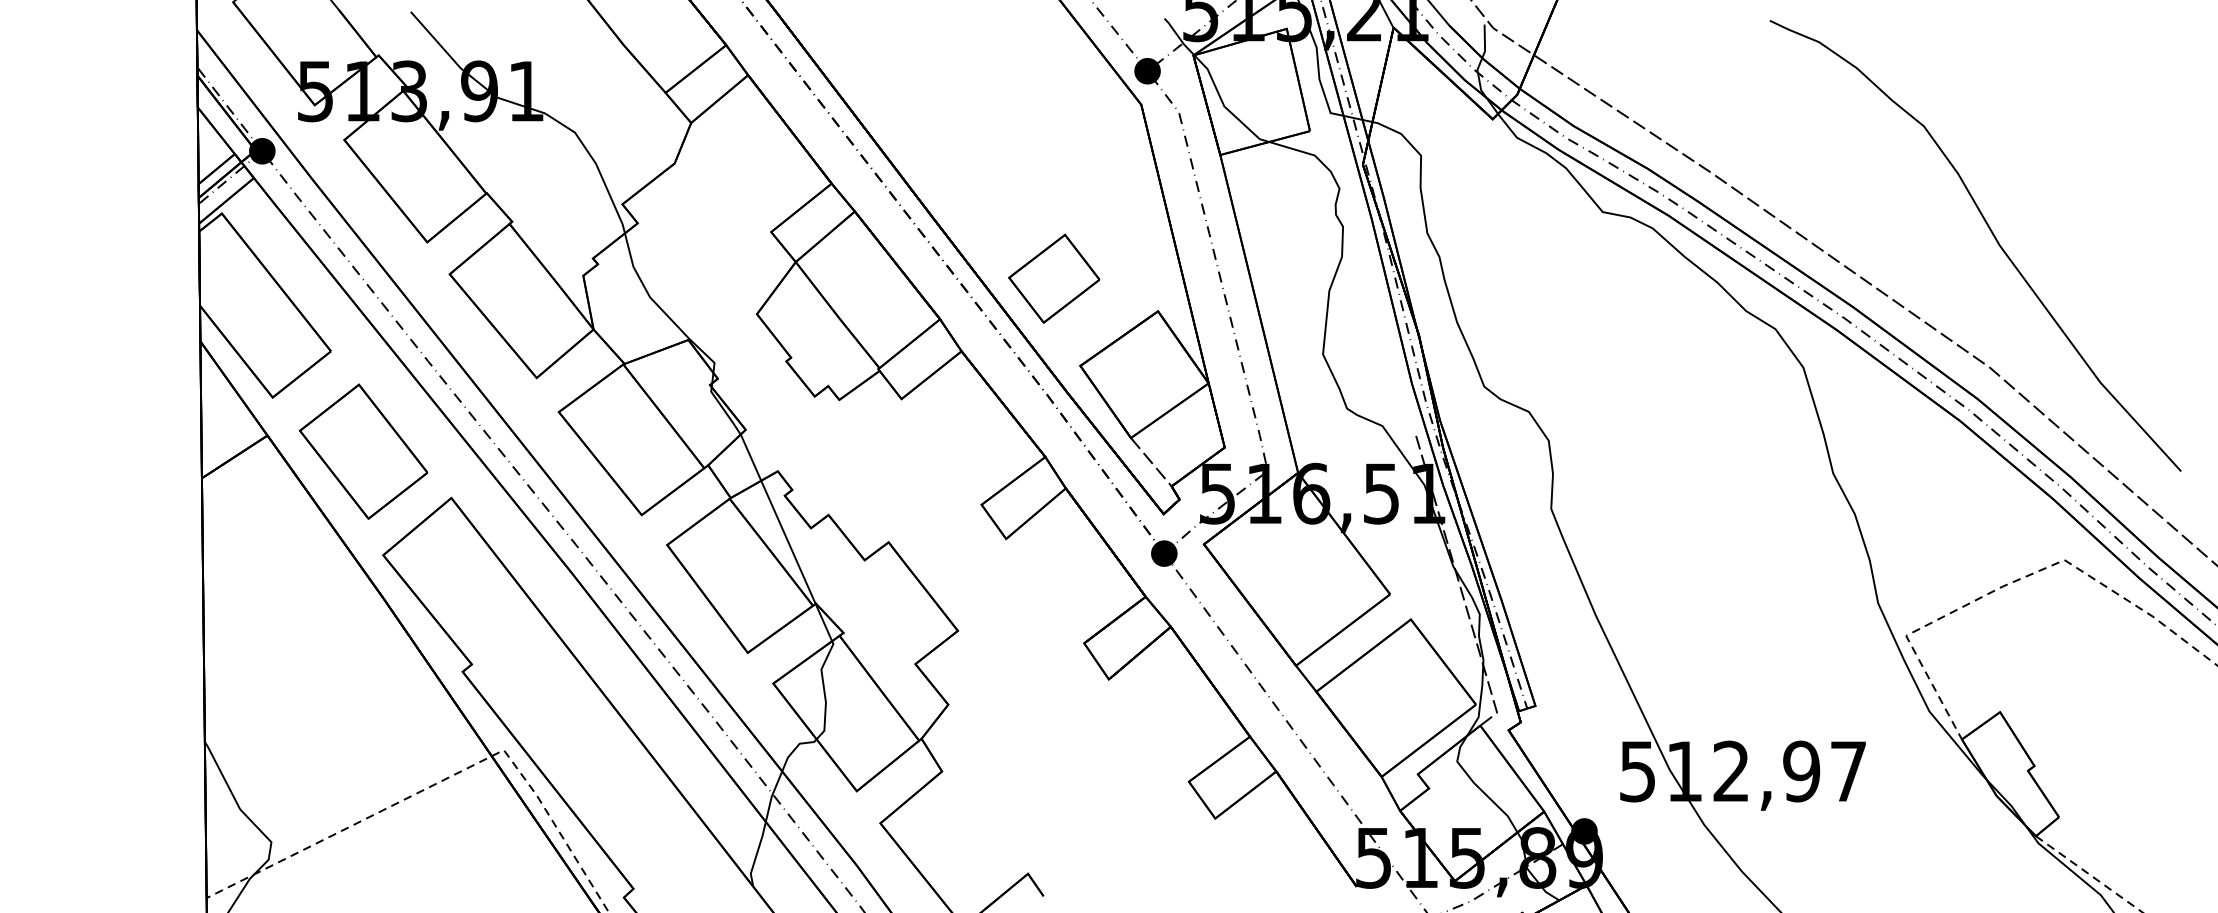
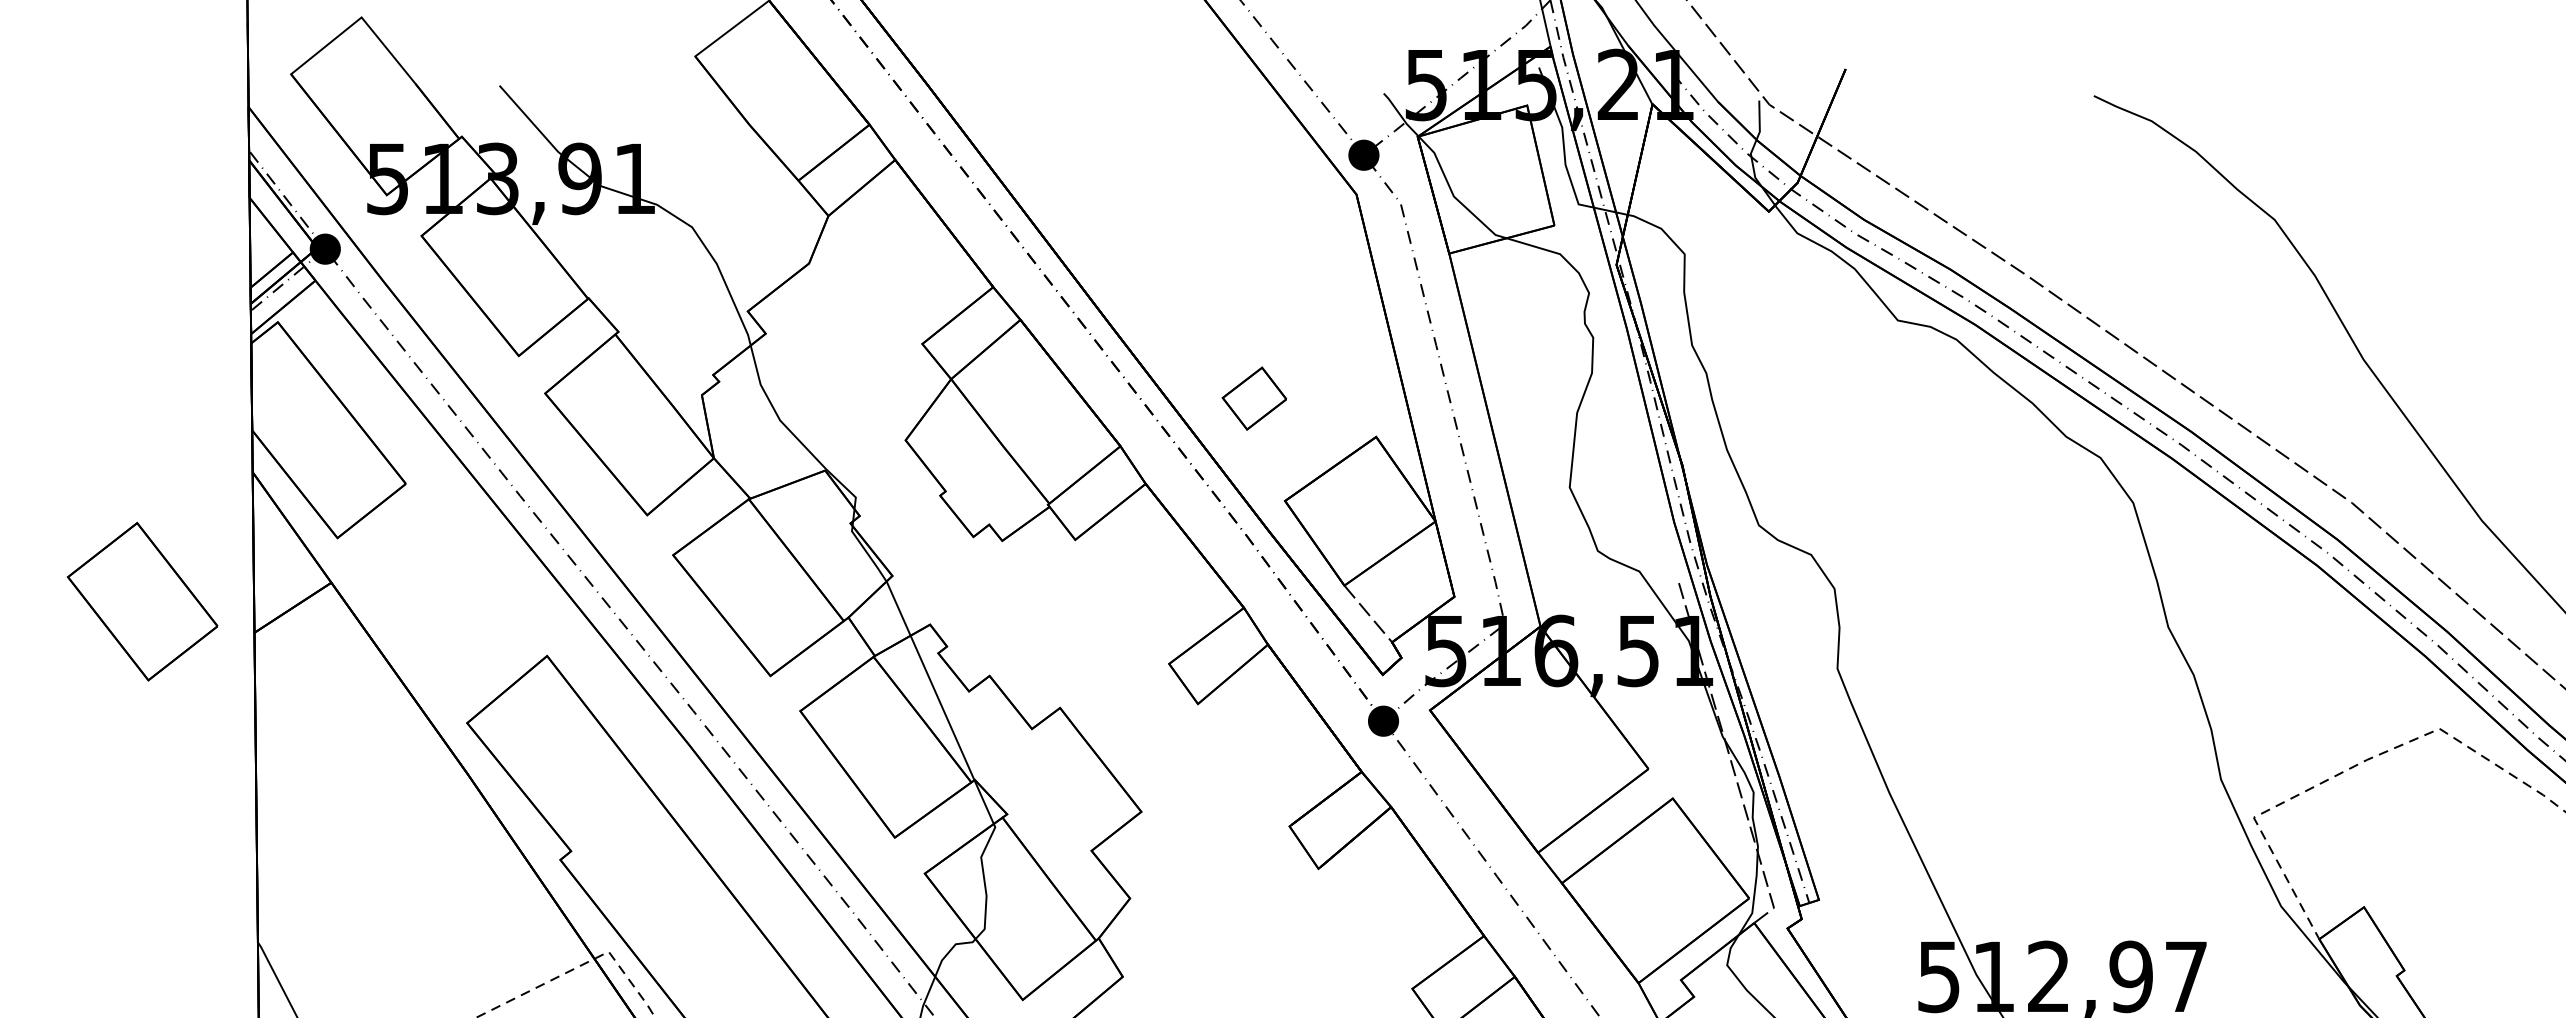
part: (1054, 278) -> (1254, 398), size x0.6
part: (363, 451) -> (142, 601), moved

